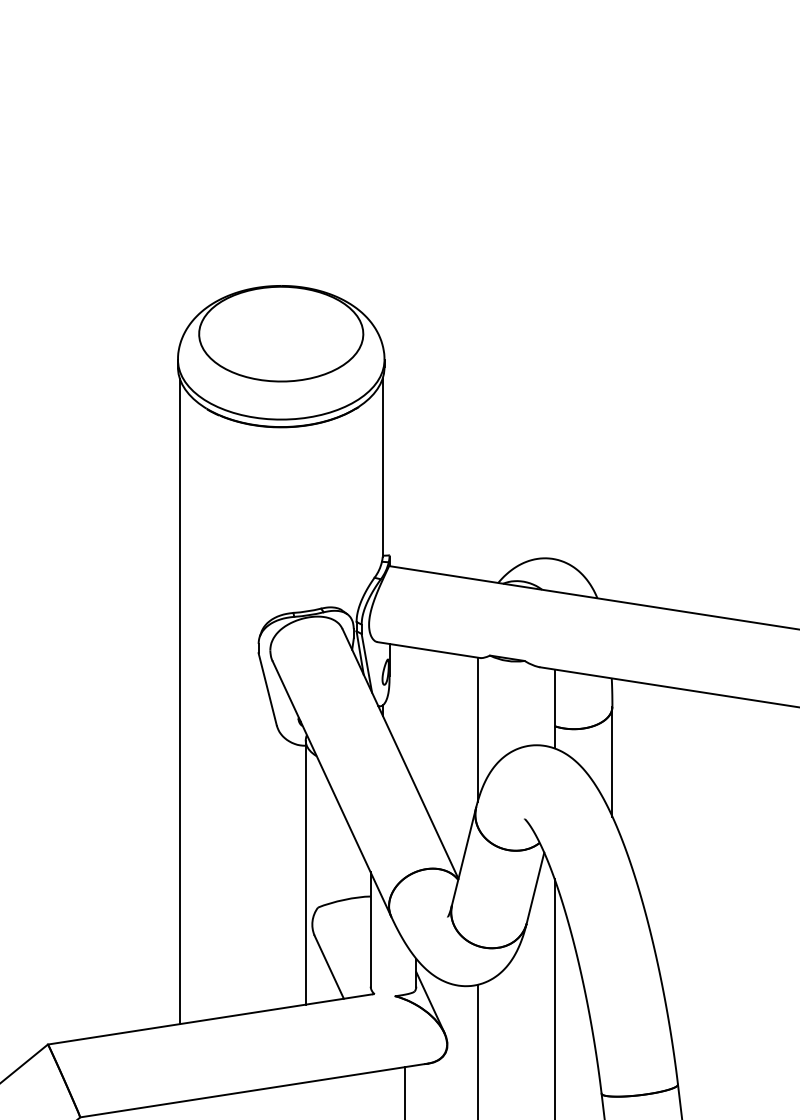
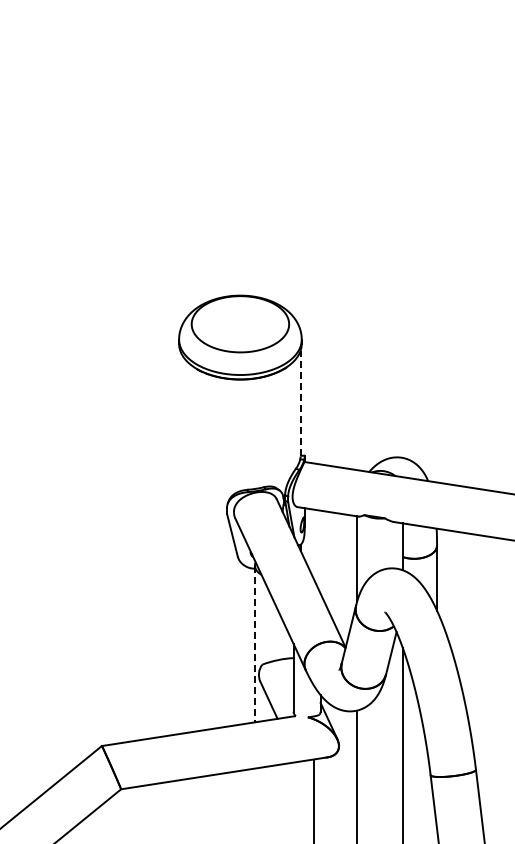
line: (382, 467) -> (300, 403), solid -> dashed
line: (180, 700) -> (180, 541), removed
line: (304, 873) -> (254, 644), solid -> dashed

